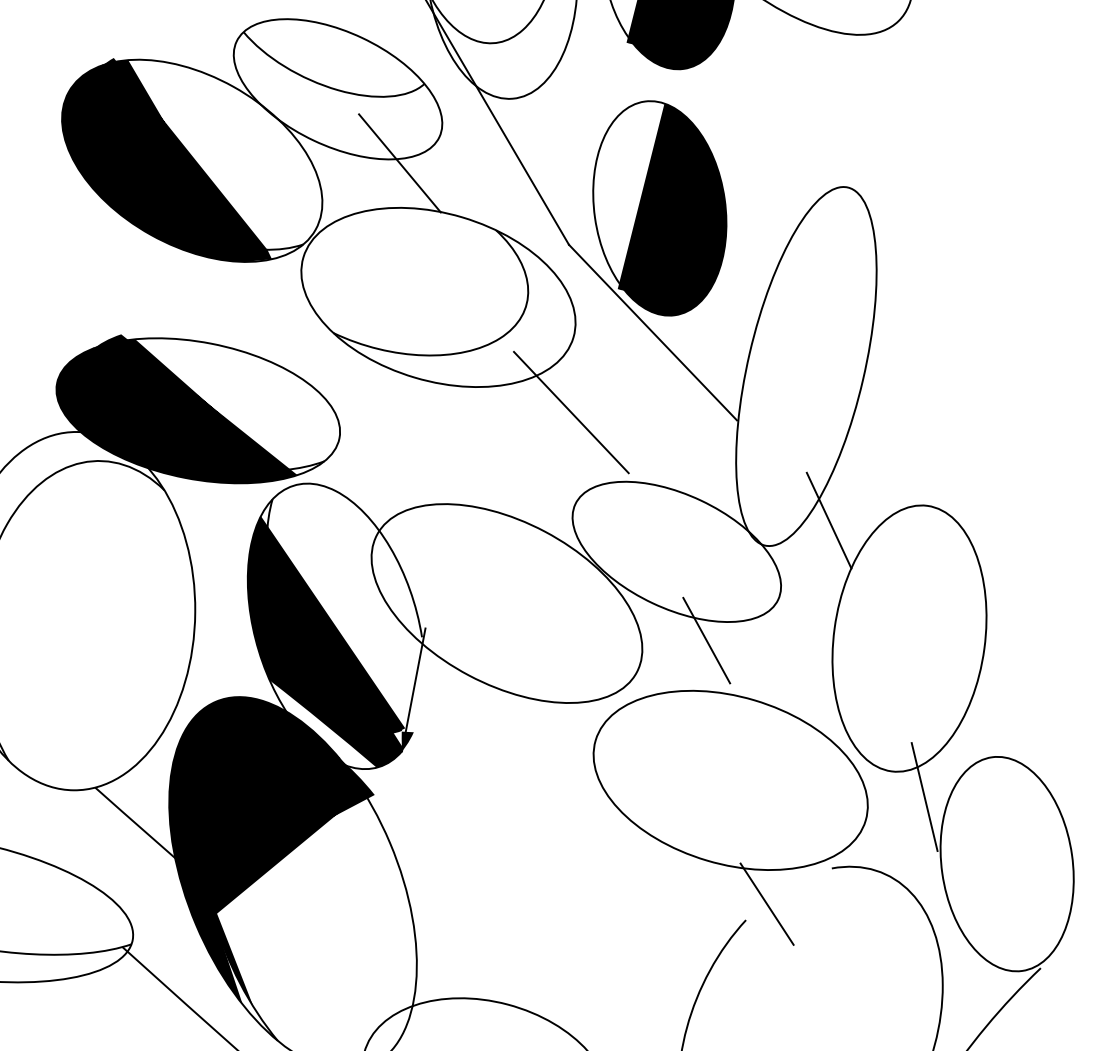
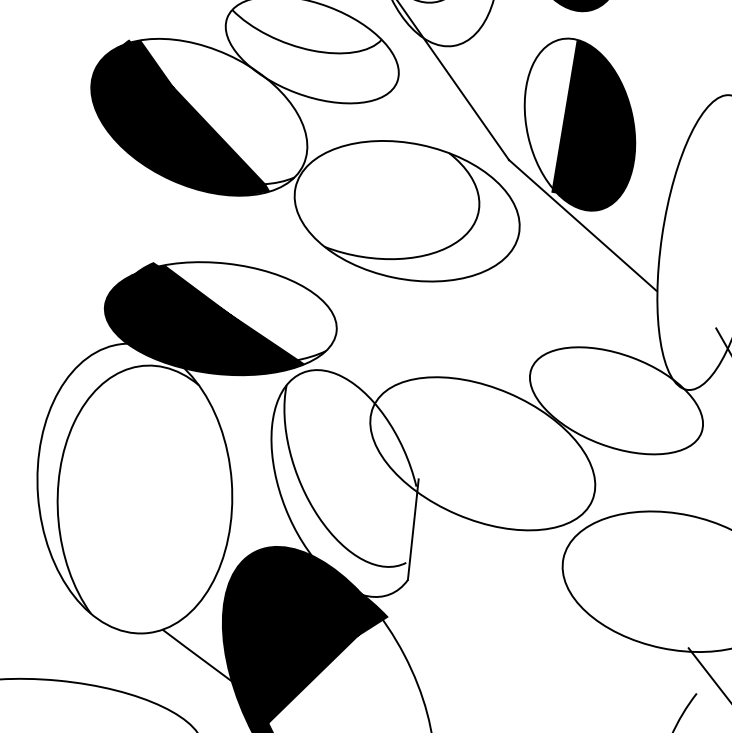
line: (399, 163) -> (366, 105), removed
line: (570, 412) -> (521, 295), removed
line: (706, 640) -> (646, 470), removed
fill: (330, 642) -> (342, 496), removed

